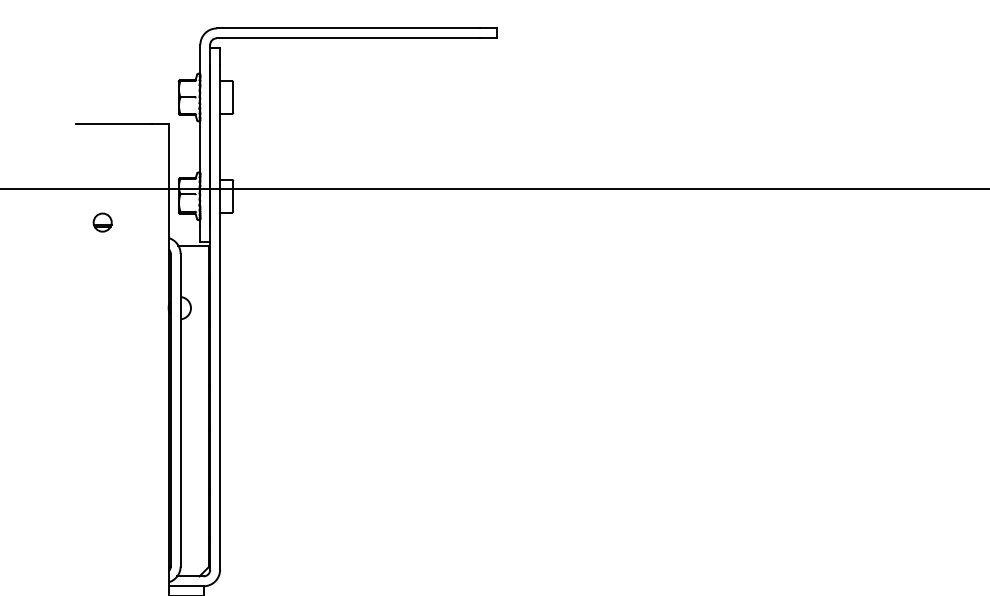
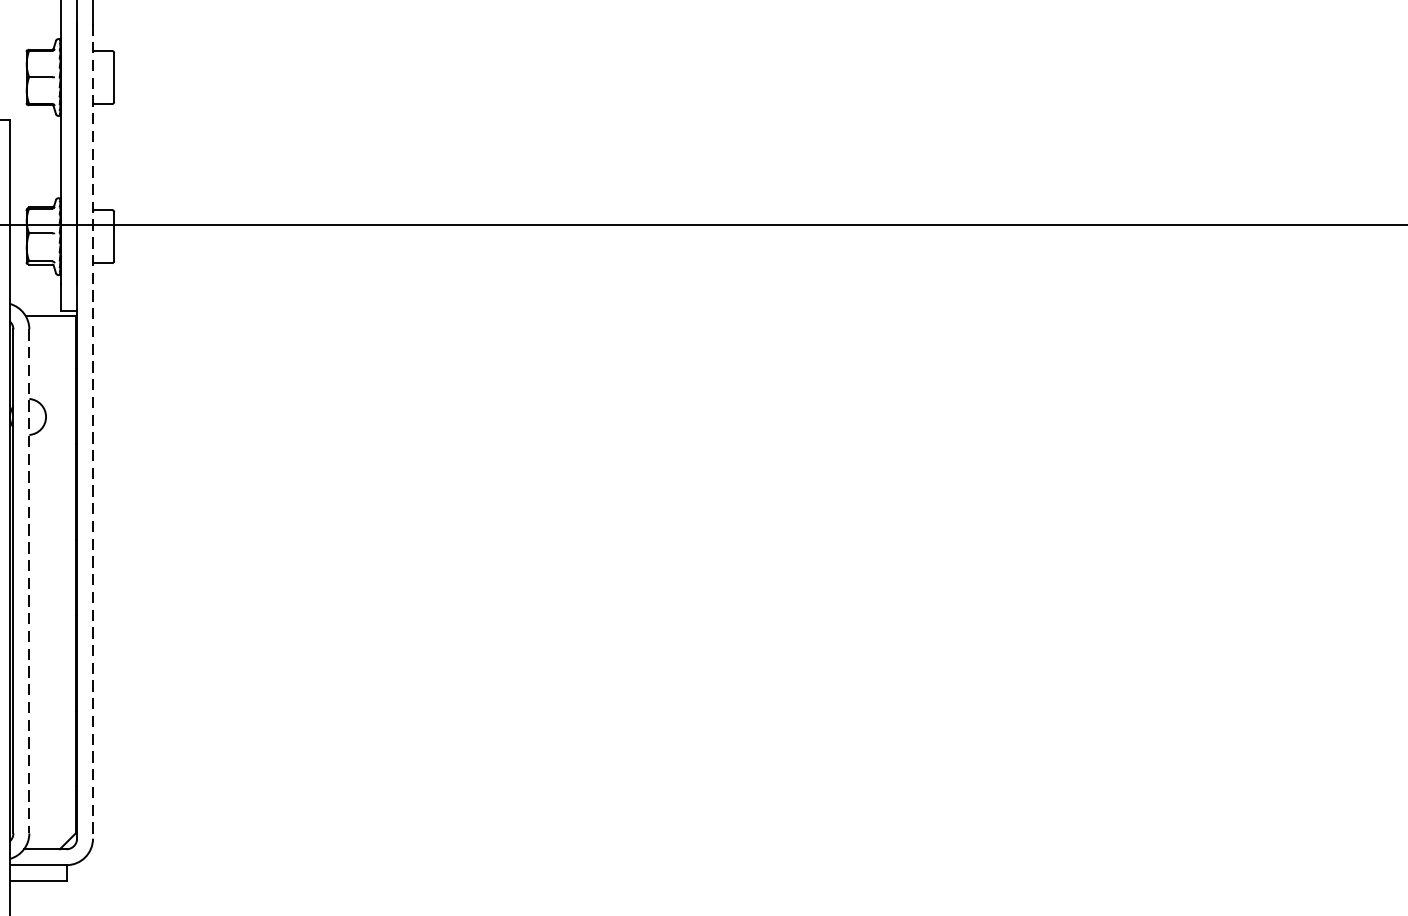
line: (220, 317) -> (93, 432), solid -> dashed
line: (180, 410) -> (29, 581), solid -> dashed

